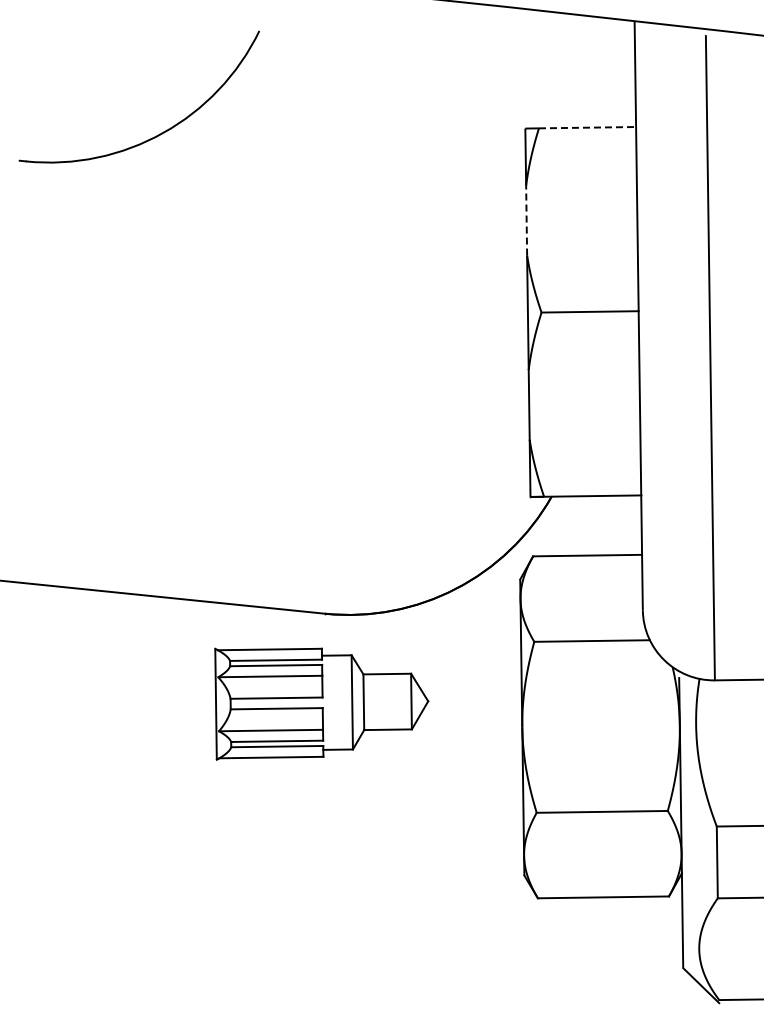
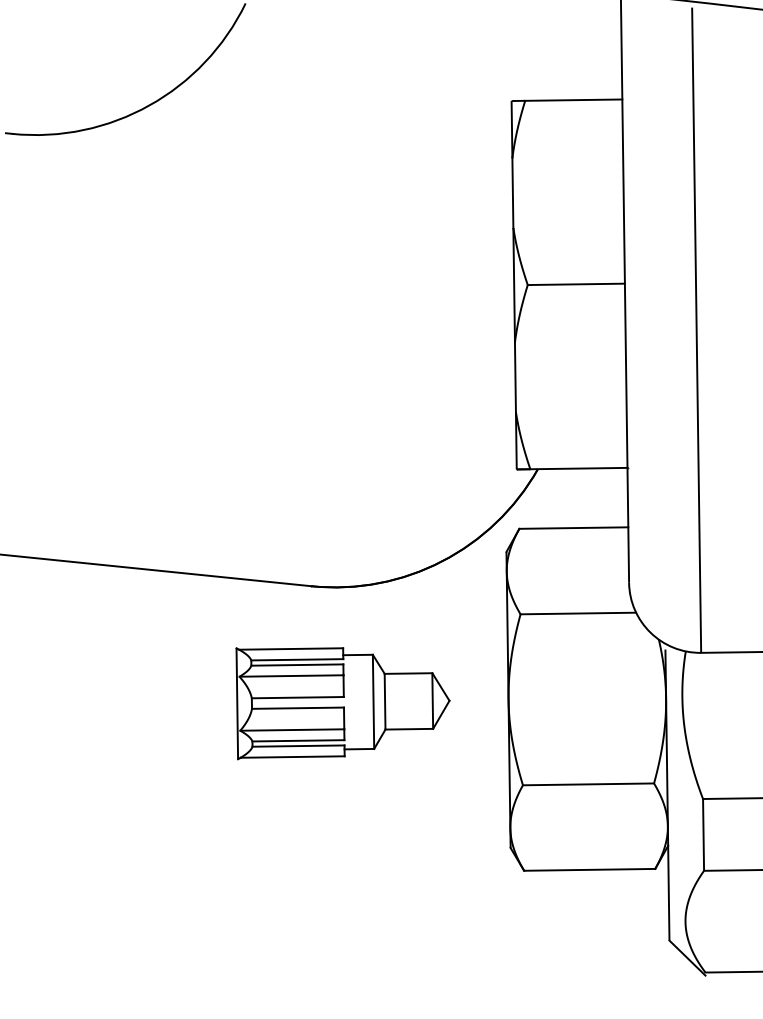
line: (587, 127) -> (573, 99), dashed -> solid
line: (526, 220) -> (512, 192), dashed -> solid
part: (321, 703) -> (342, 702), moved

